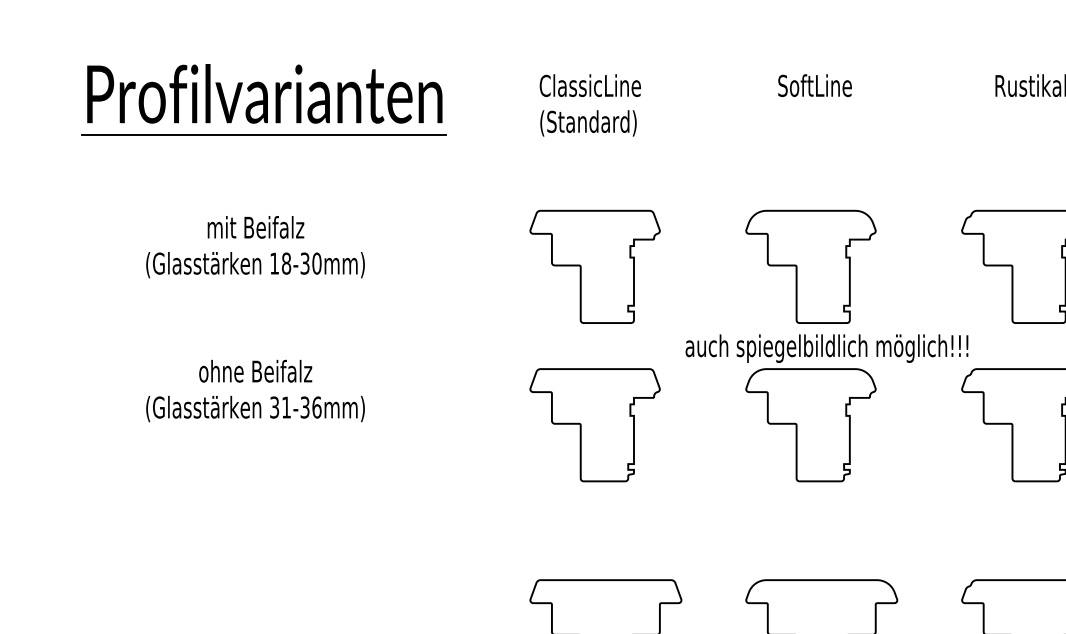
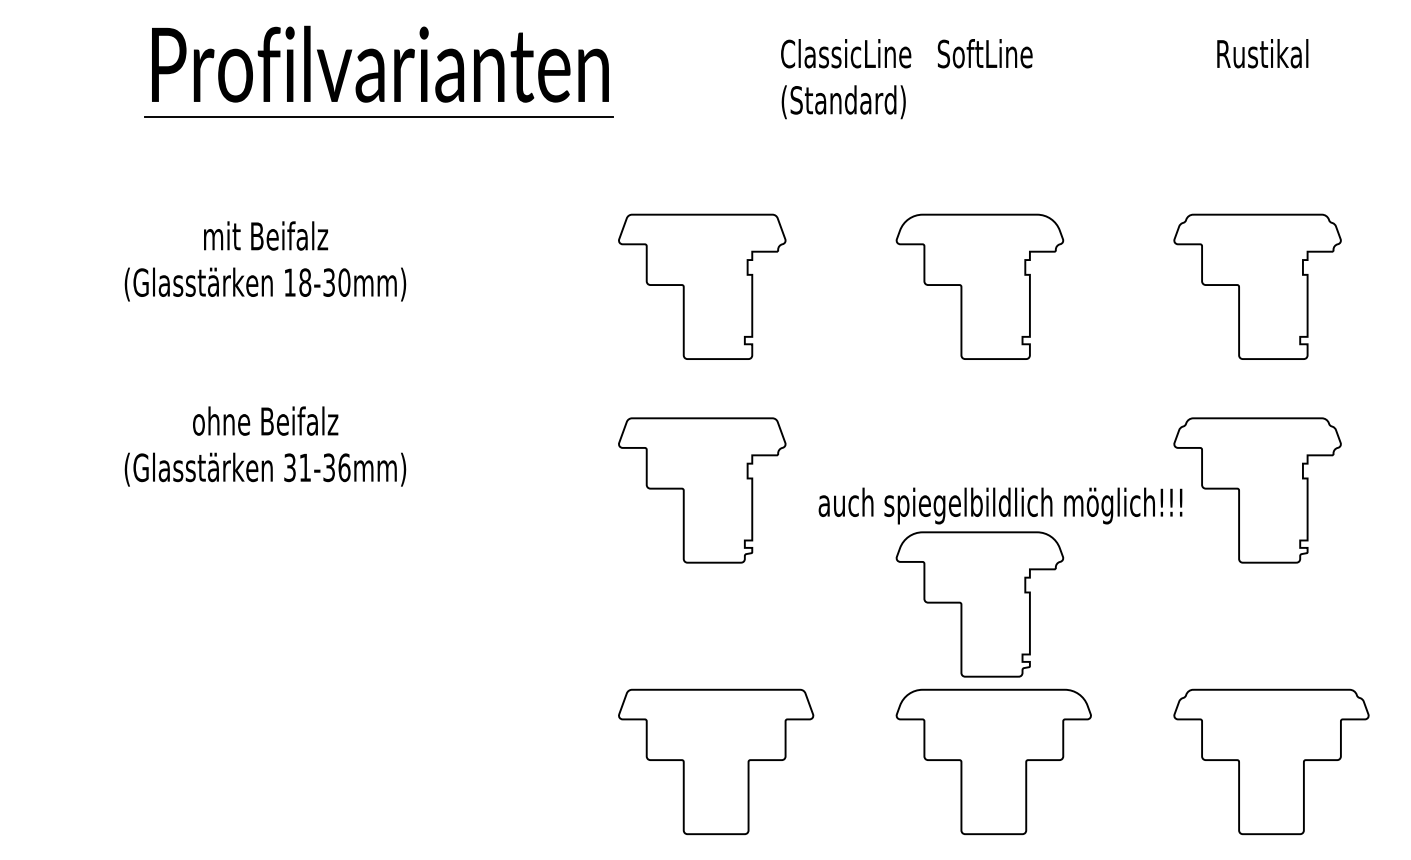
part: (263, 99) -> (378, 71), moved
text: (590, 105) -> (846, 79), moved
part: (826, 408) -> (1000, 582), moved

